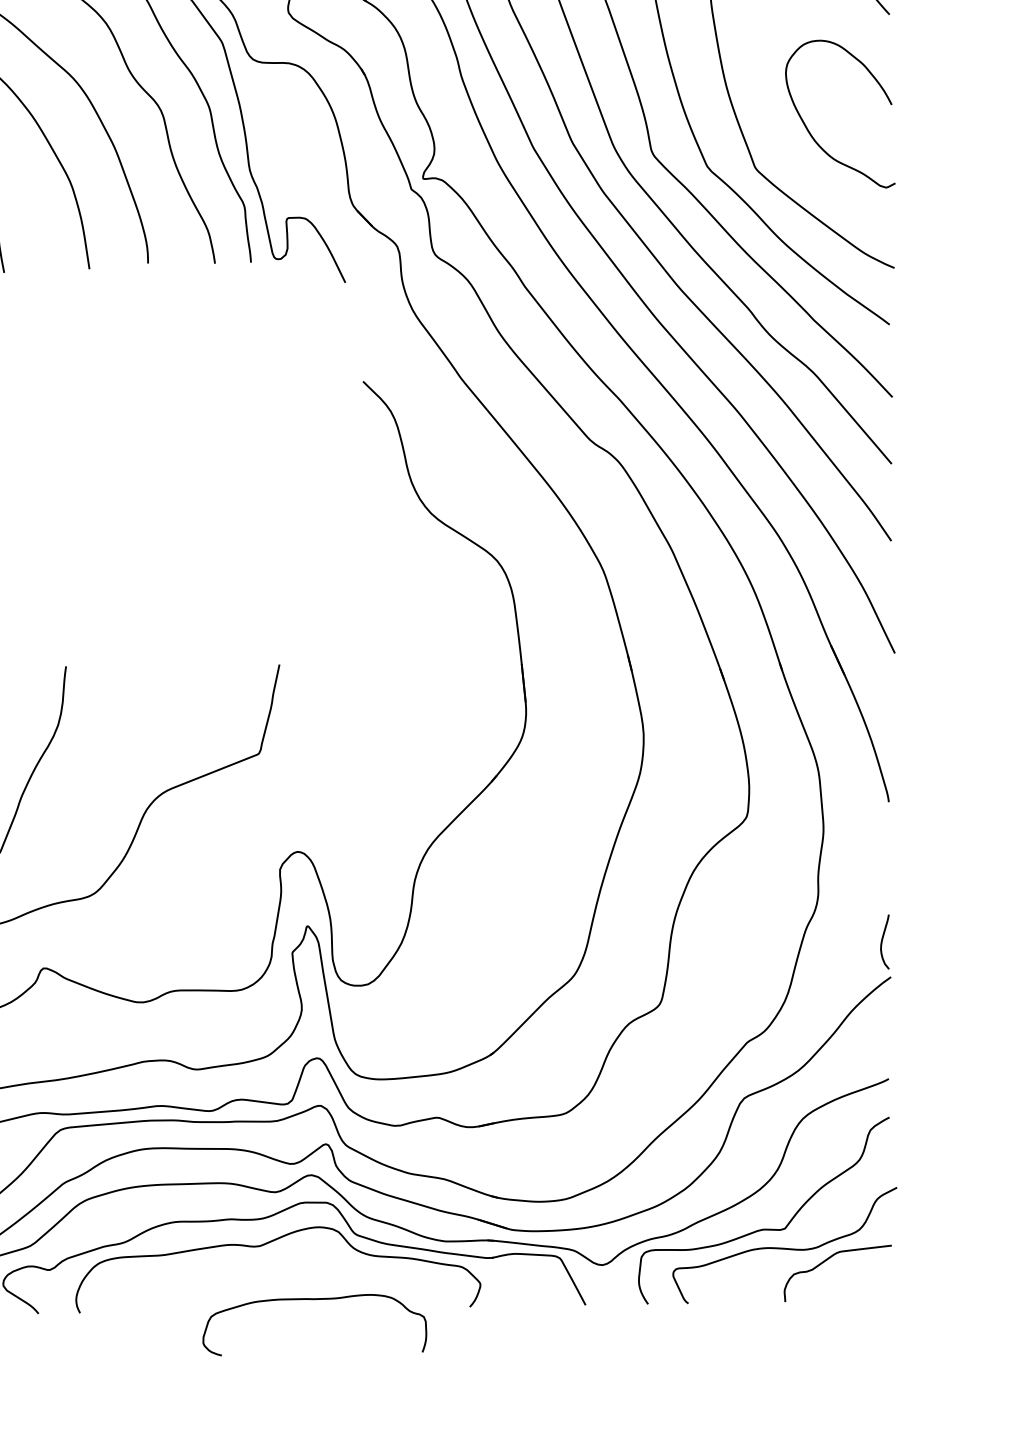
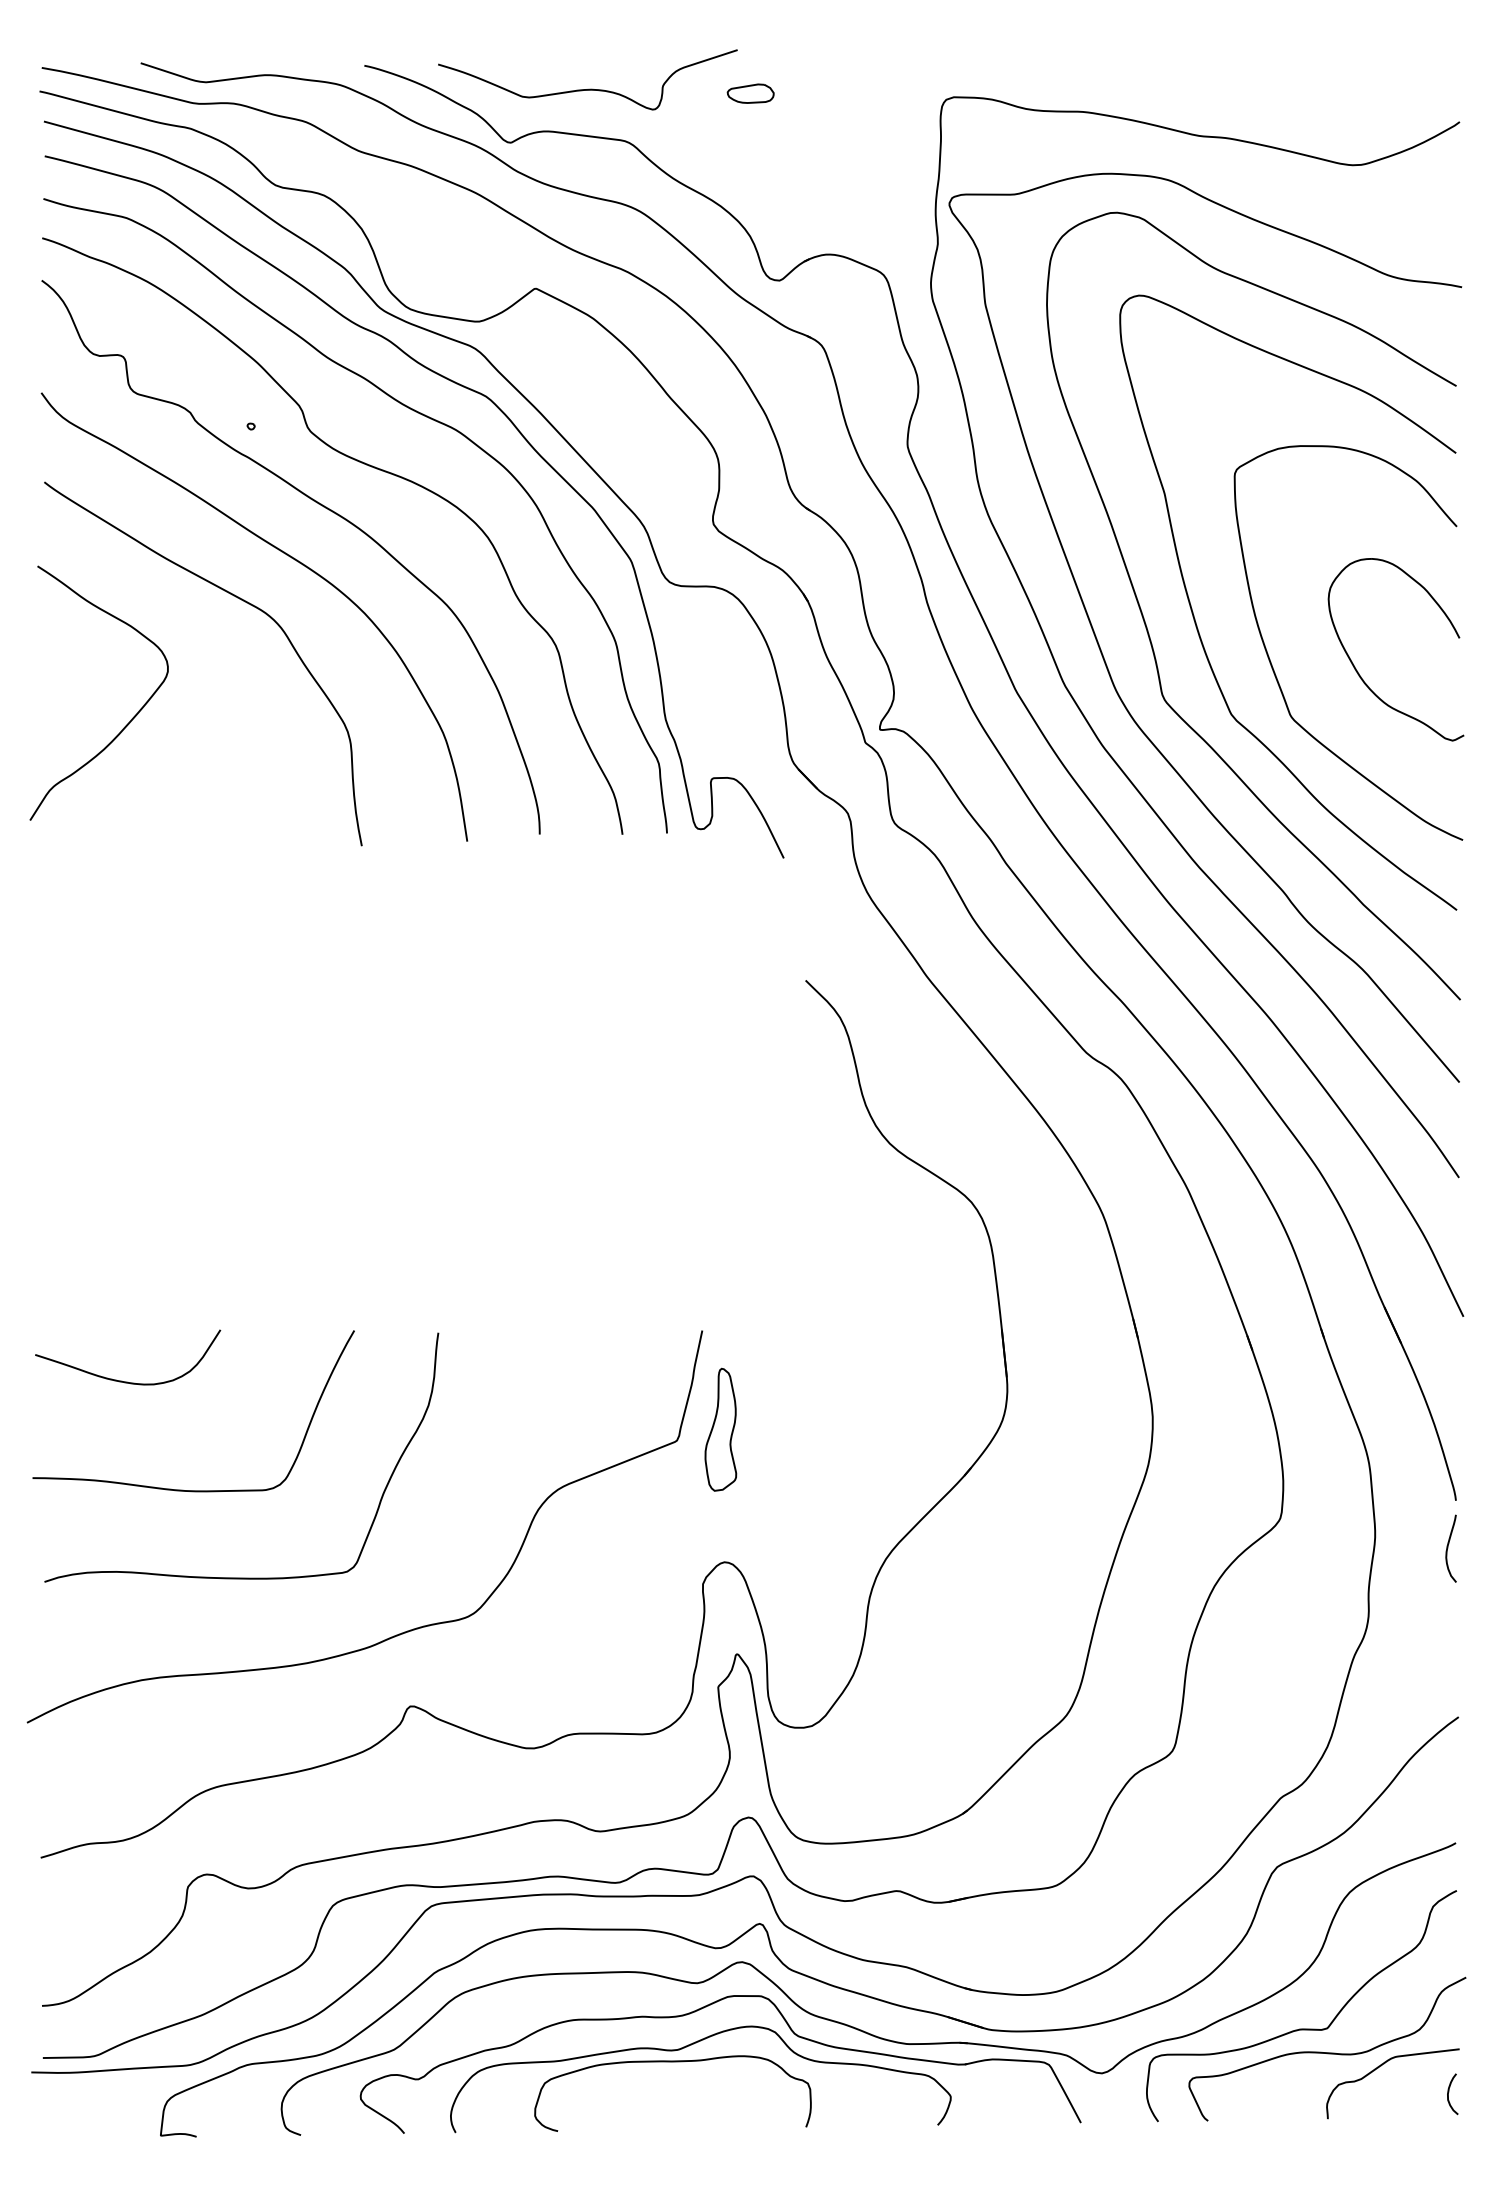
part: (294, 744) -> (720, 1429), added
curve: (882, 941) -> (1448, 1548), moved
curve: (883, 1280) -> (1449, 2092), added
curve: (314, 1299) -> (672, 2062), moved

